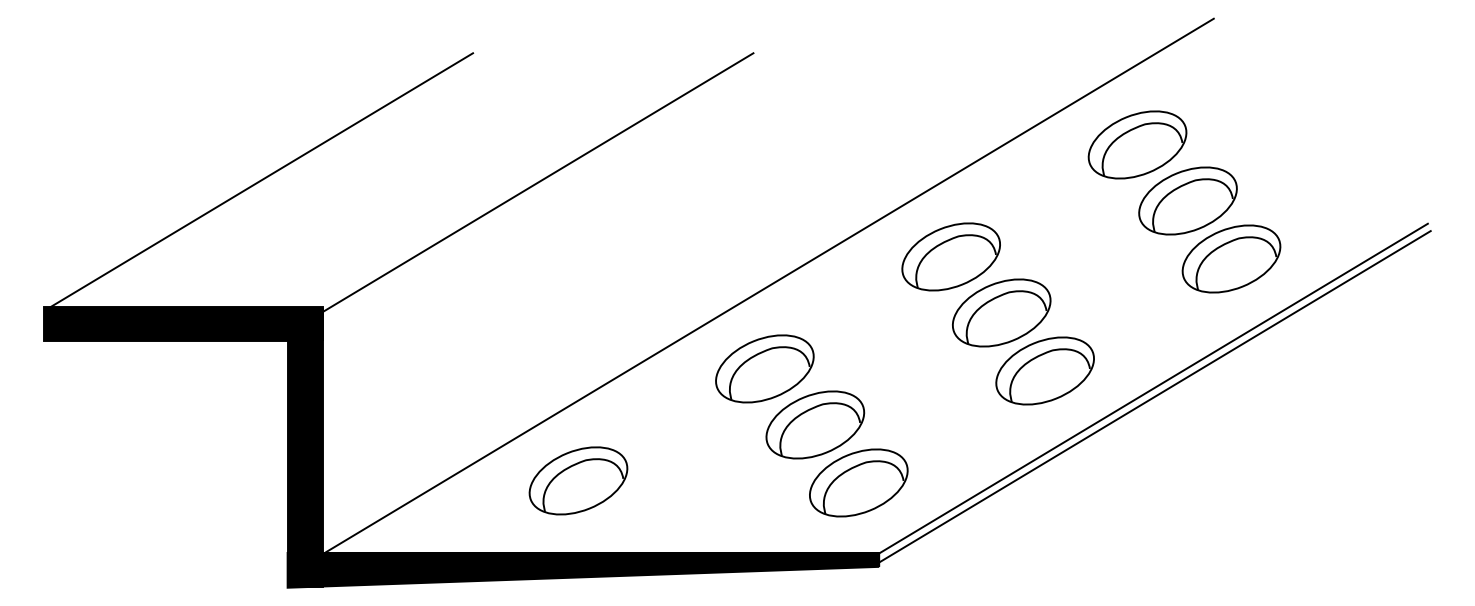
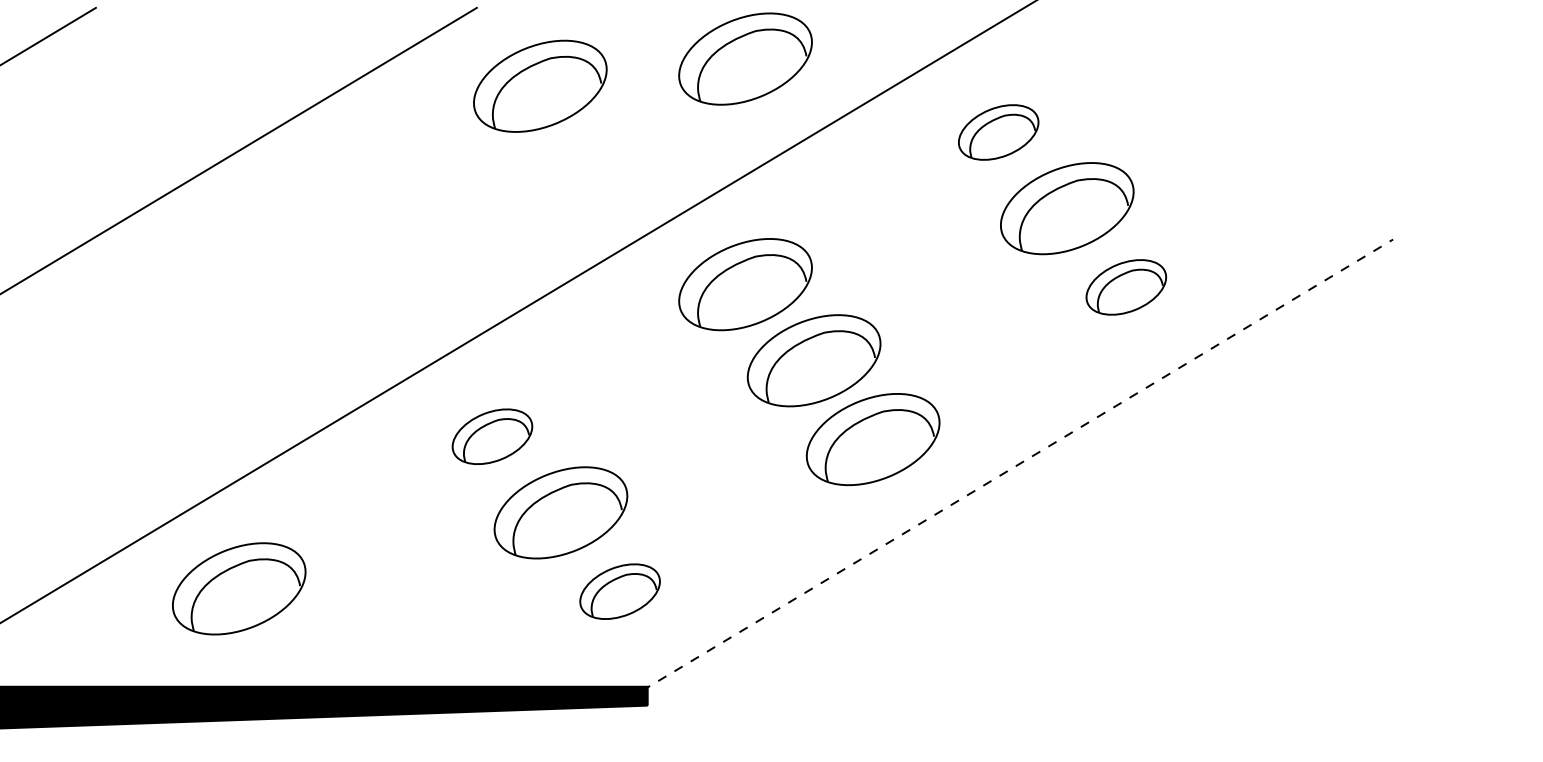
part: (950, 90) -> (744, 58), added
part: (799, 110) -> (539, 85), added
part: (1137, 144) -> (998, 131), size x0.6
part: (1231, 258) -> (1126, 286), size x0.6
part: (764, 368) -> (491, 436), size x0.6
line: (1151, 389) -> (1017, 464), solid -> dashed
line: (1154, 396) -> (1021, 474), removed
part: (858, 482) -> (619, 591), size x0.6

